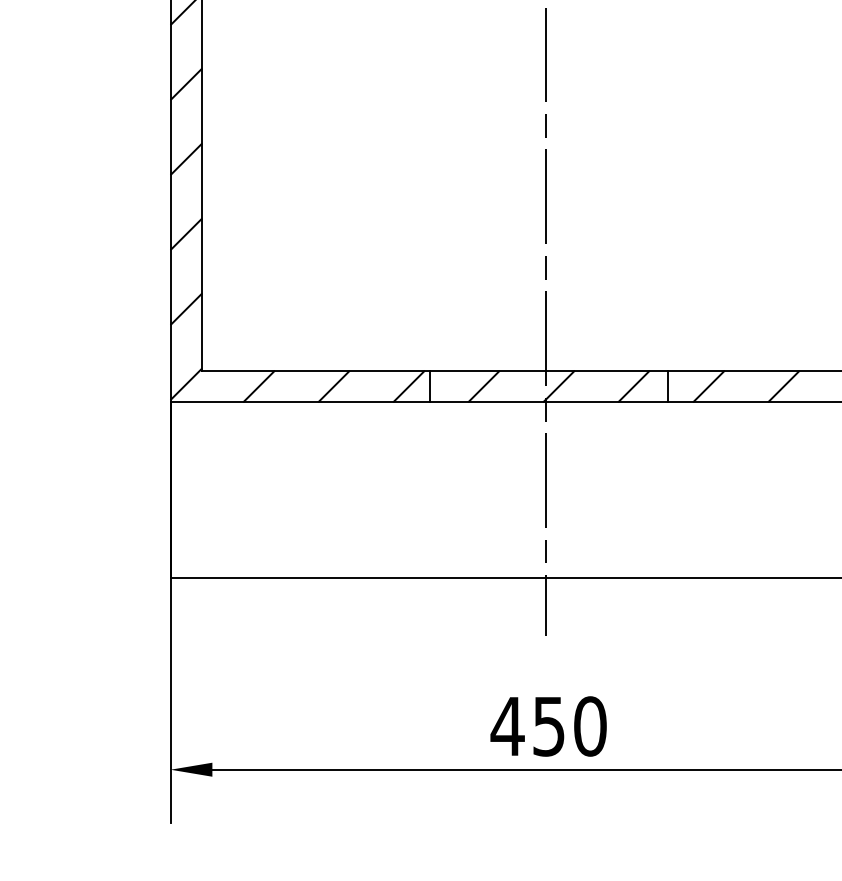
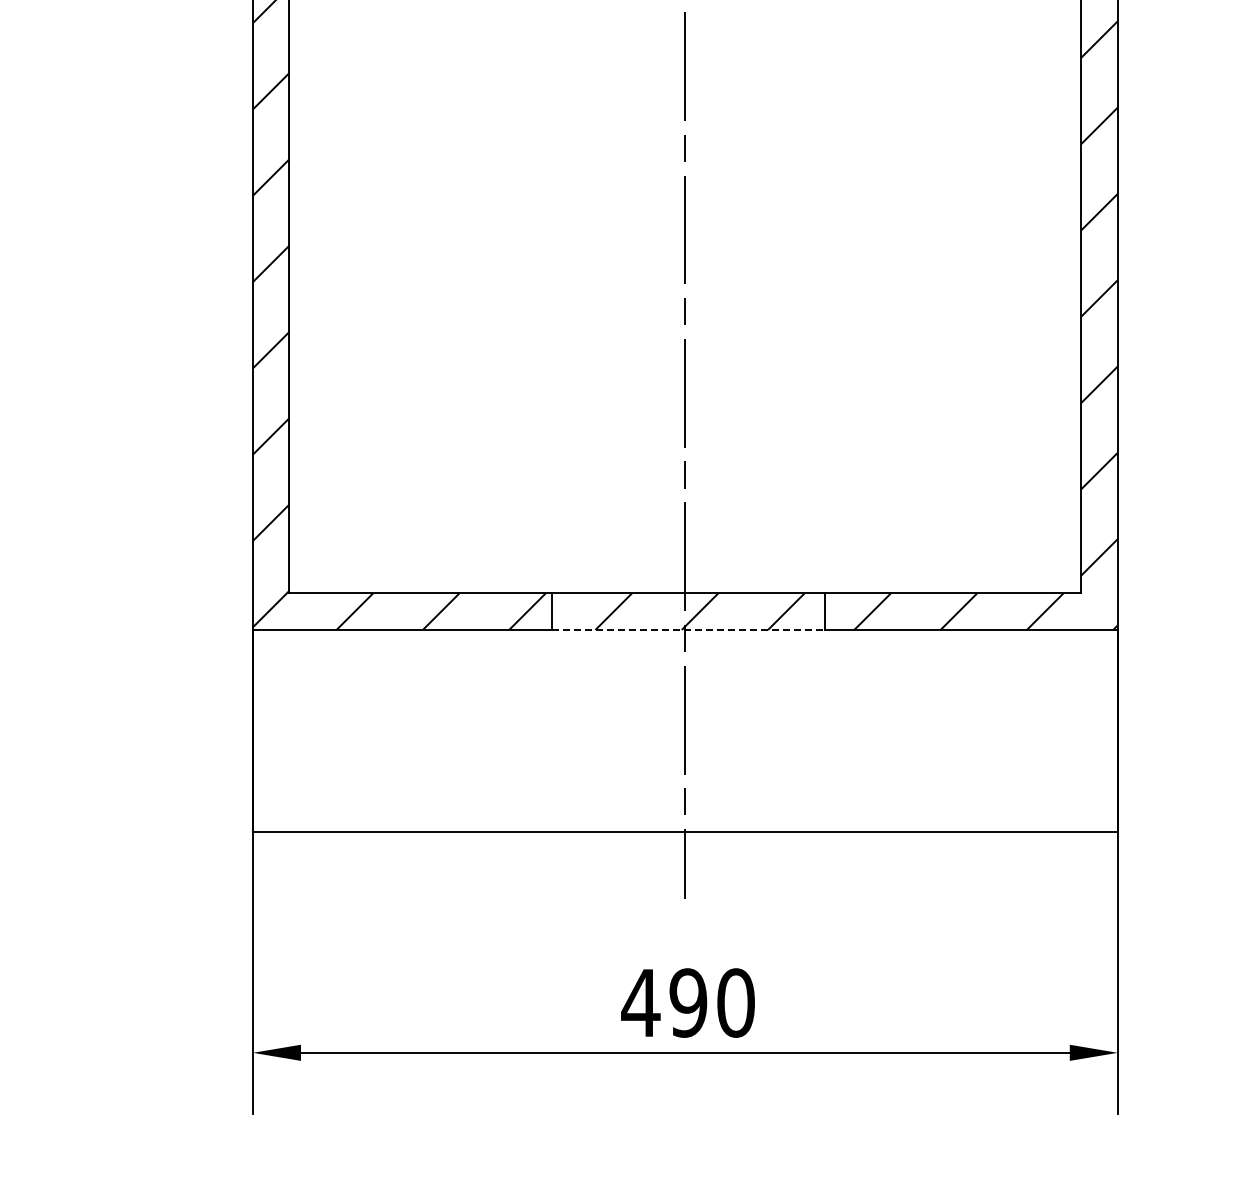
line: (549, 401) -> (688, 629), solid -> dashed
text: (549, 726) -> (688, 1002), 450 -> 490

